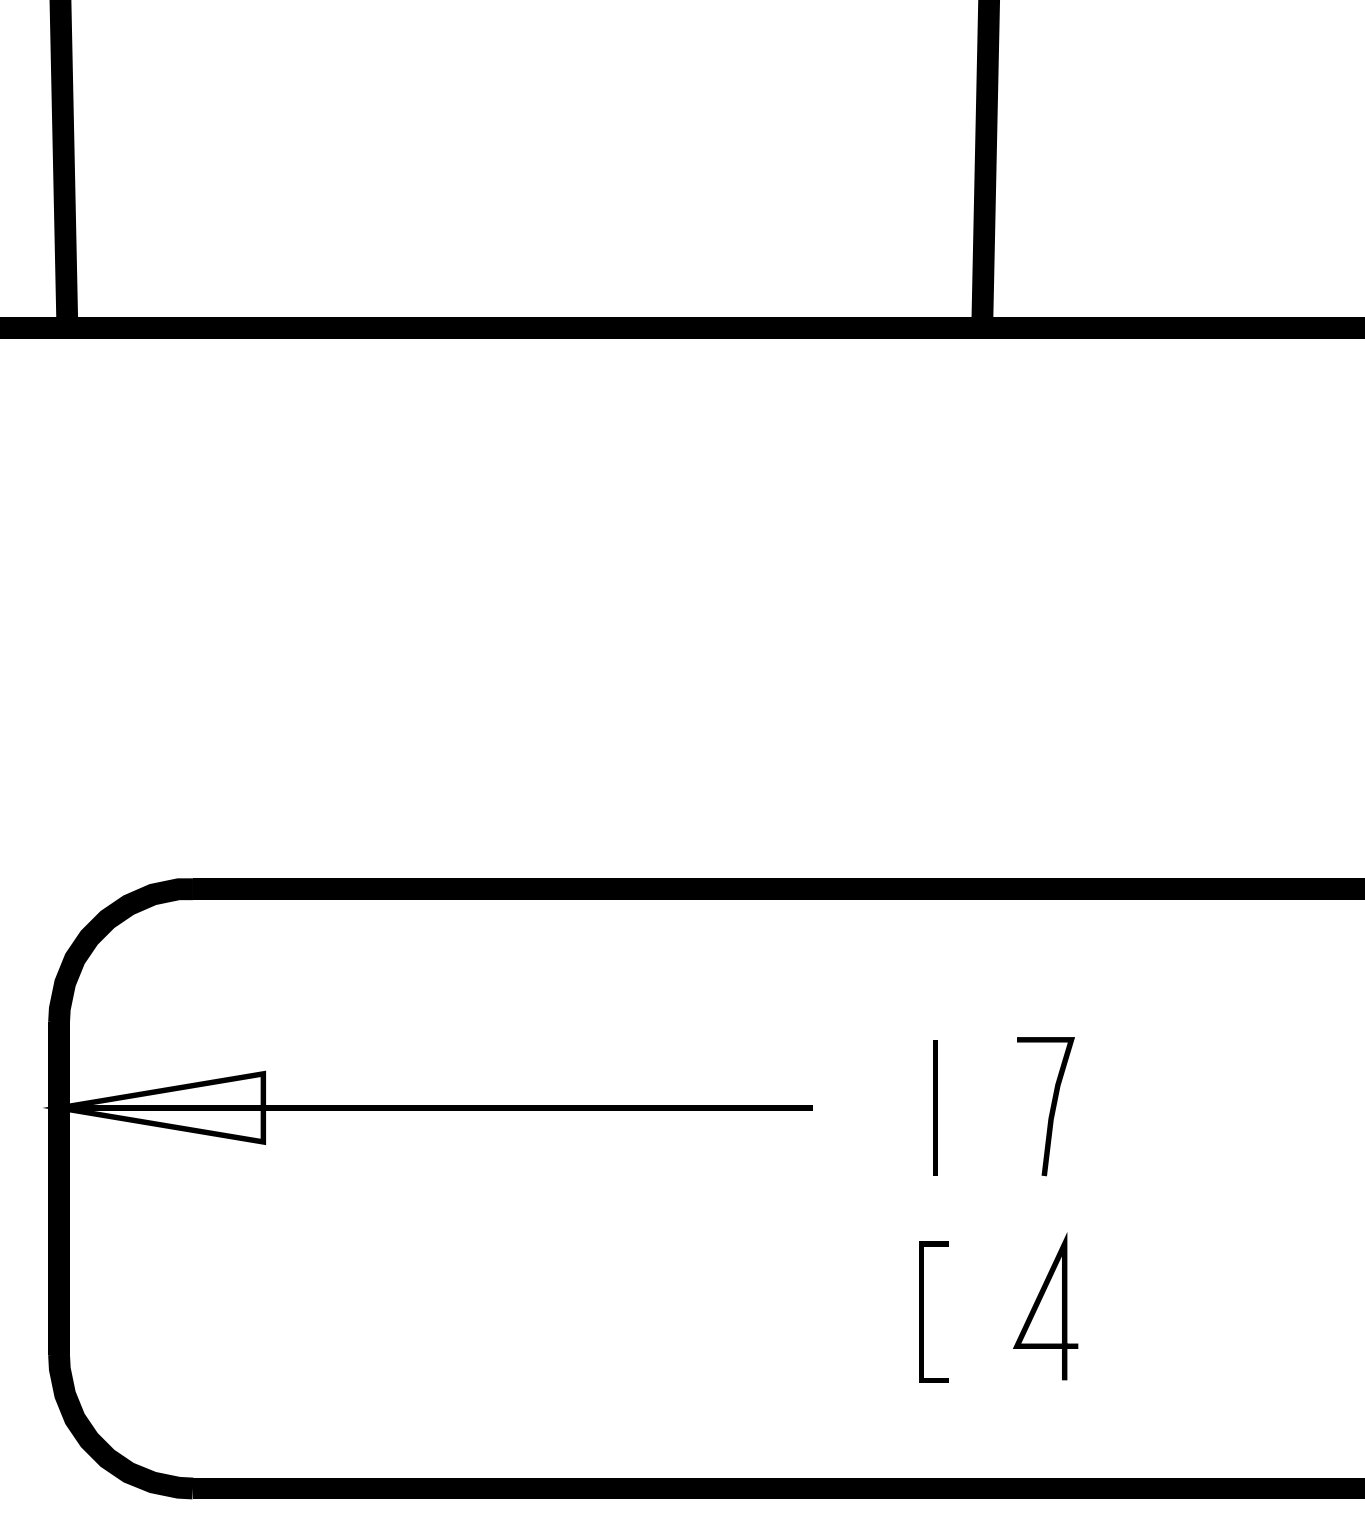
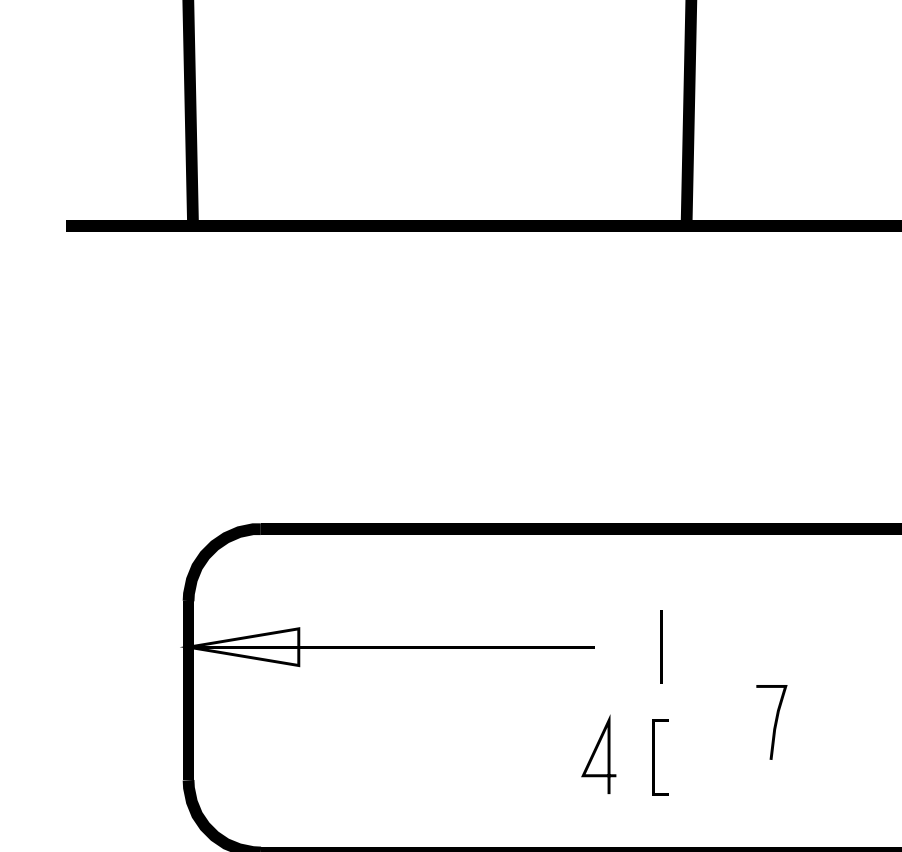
curve: (1050, 1106) -> (774, 722), moved
line: (1039, 1305) -> (595, 753), moved

